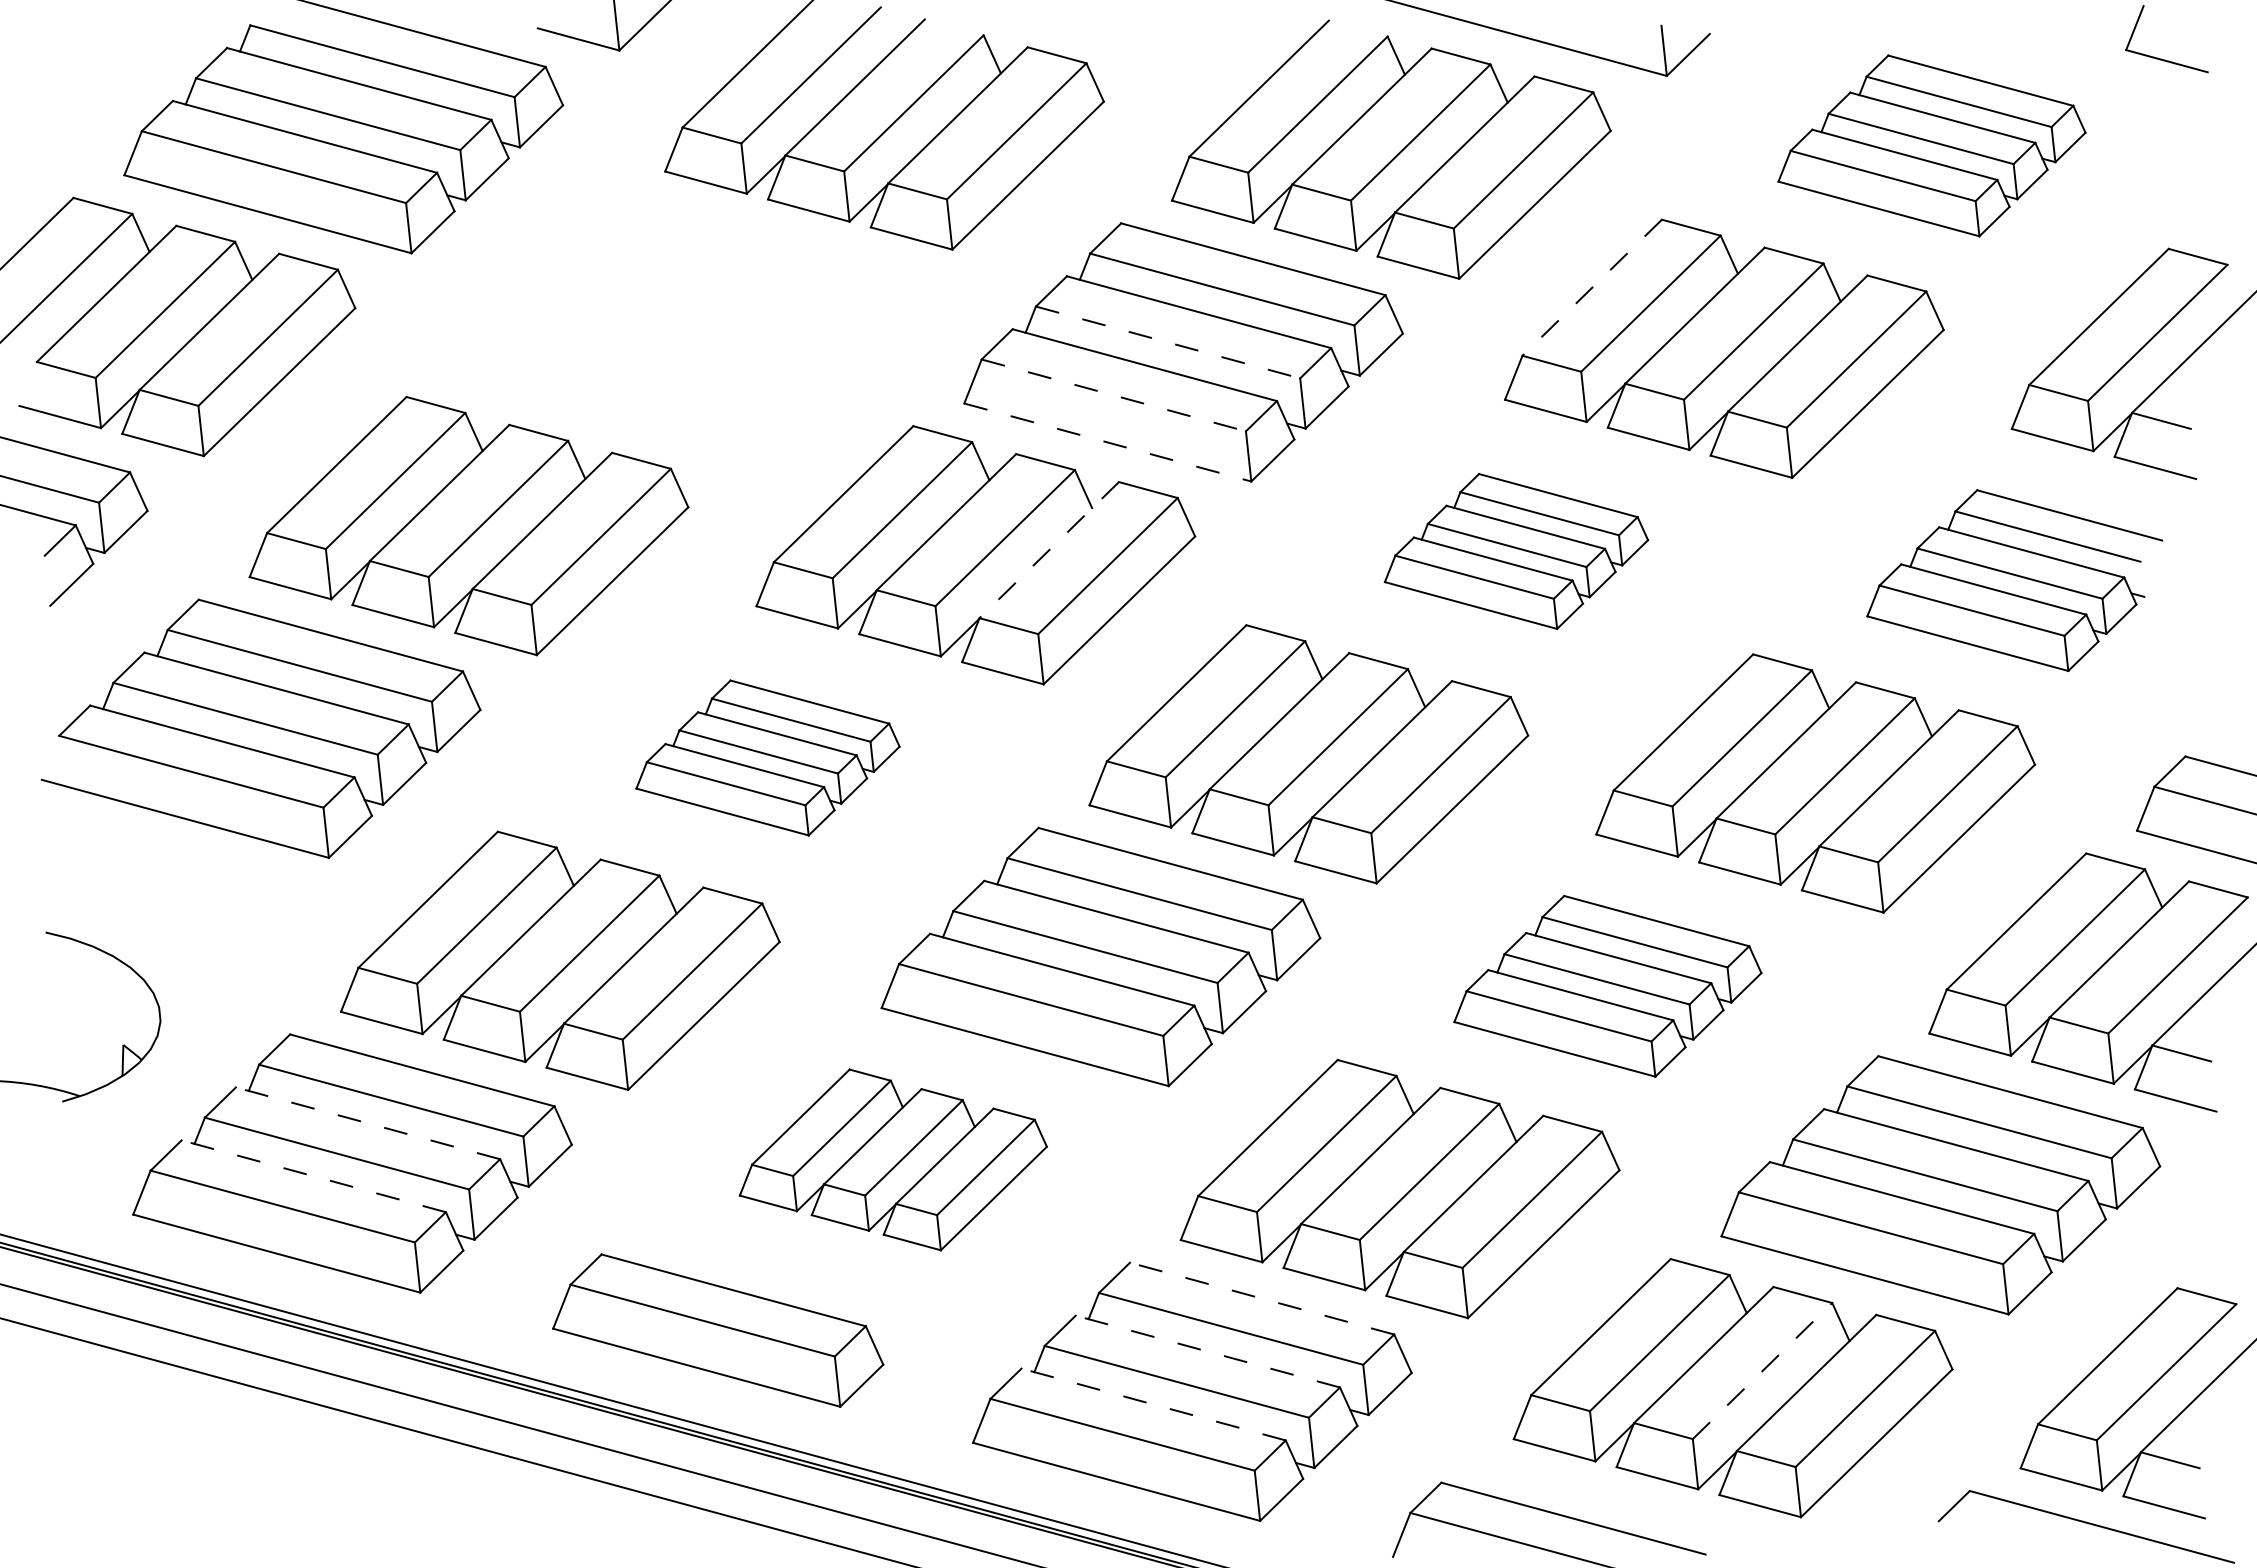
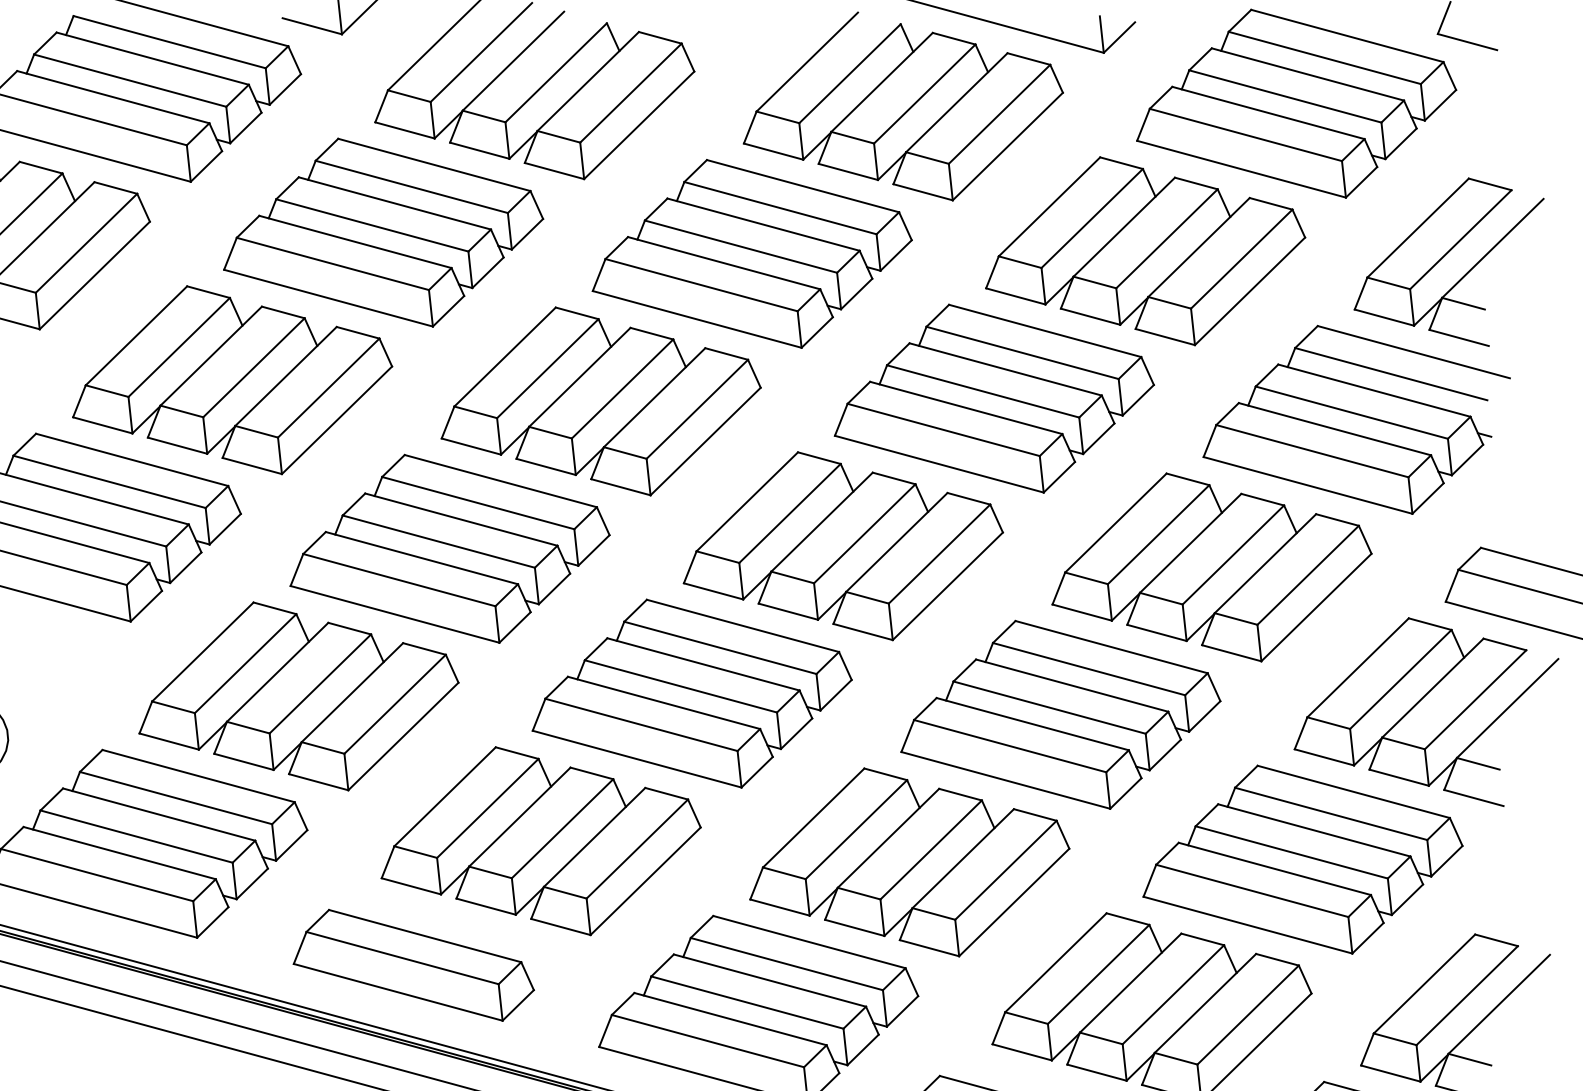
part: (1931, 145) -> (1296, 103), size x1.43
line: (1591, 288) -> (1048, 207), dashed -> solid
part: (676, 323) -> (383, 232), added
line: (1168, 342) -> (741, 246), dashed -> solid
line: (1113, 395) -> (701, 285), dashed -> solid
line: (1107, 442) -> (696, 319), dashed -> solid
line: (1048, 550) -> (654, 397), dashed -> solid
part: (1516, 551) -> (994, 398), size x1.67
part: (2014, 580) -> (1356, 419), size x1.43
part: (767, 757) -> (449, 548), size x1.67
part: (1607, 986) -> (1060, 715), size x1.43
line: (368, 1123) -> (159, 814), dashed -> solid
part: (893, 1159) -> (541, 840), size x1.43
line: (313, 1176) -> (119, 853), dashed -> solid
line: (1262, 1298) -> (809, 941), dashed -> solid
line: (1207, 1351) -> (769, 980), dashed -> solid
line: (1762, 1370) -> (1173, 994), dashed -> solid
line: (1153, 1404) -> (730, 1019), dashed -> solid

